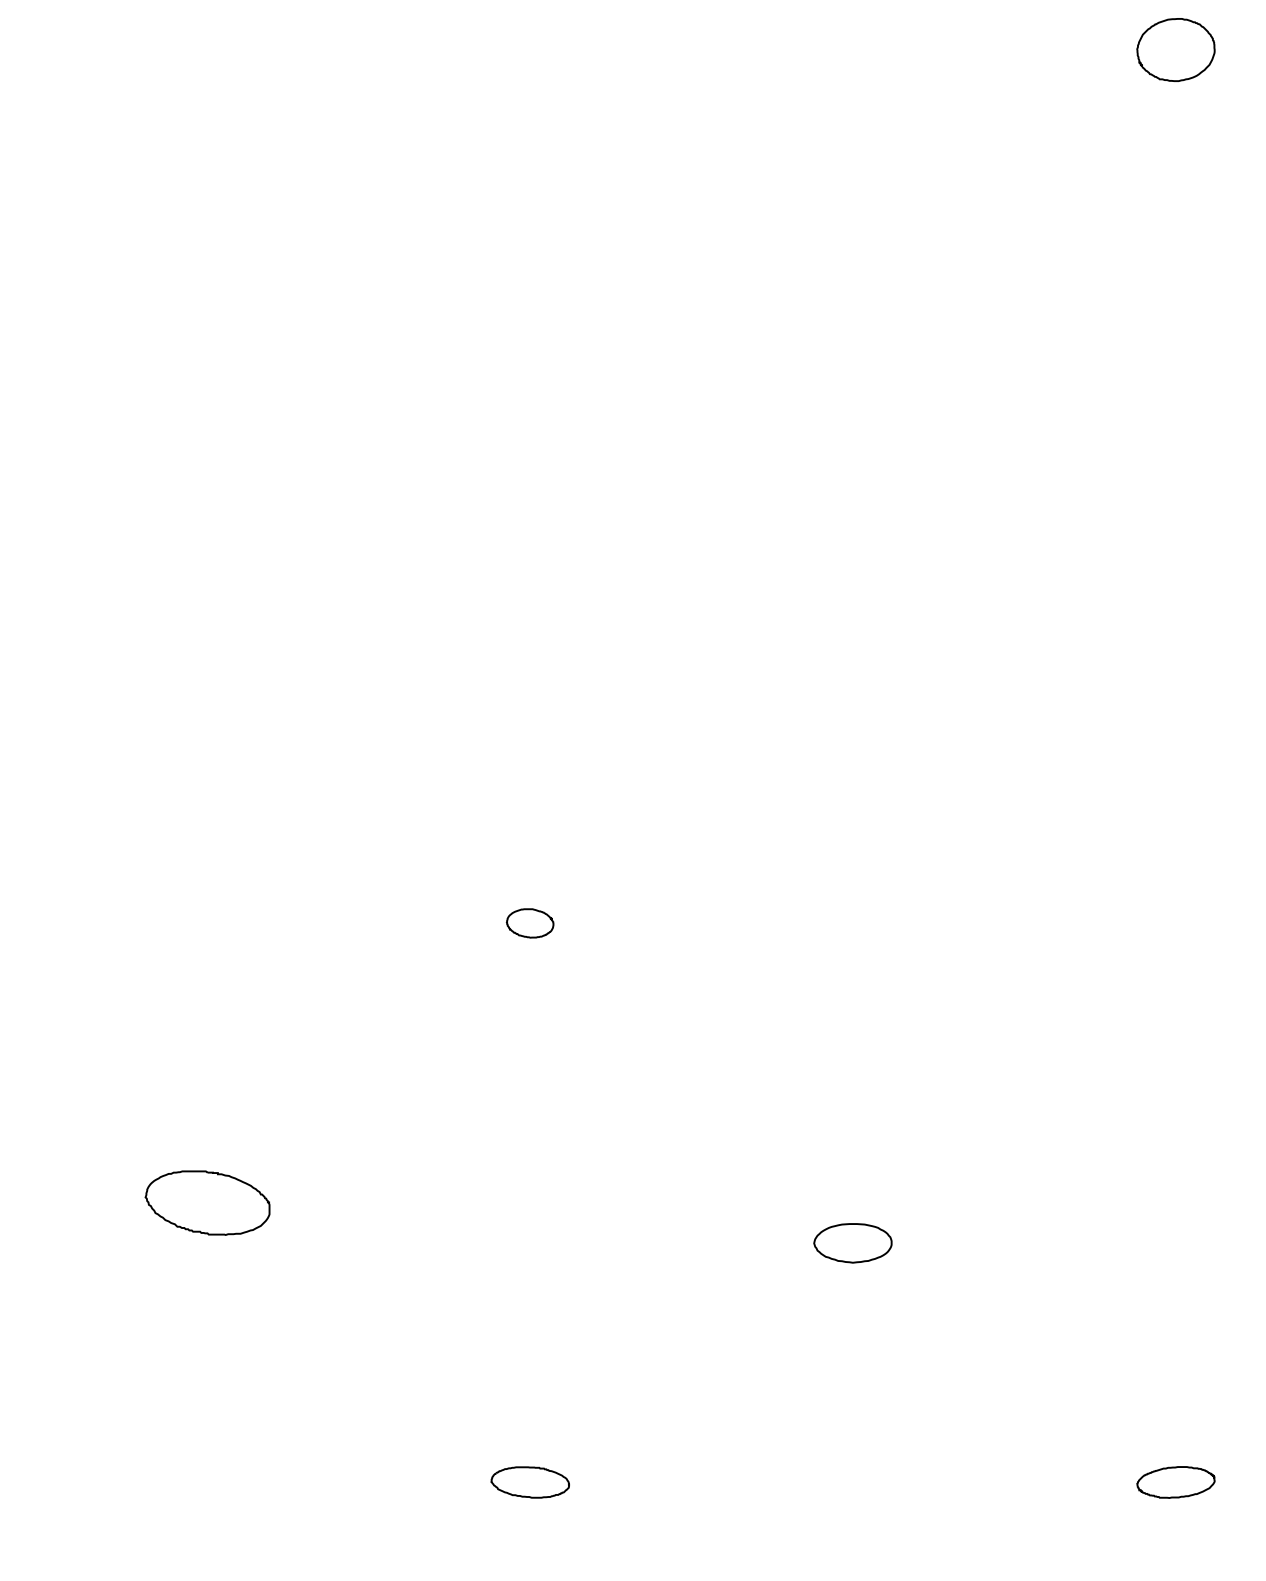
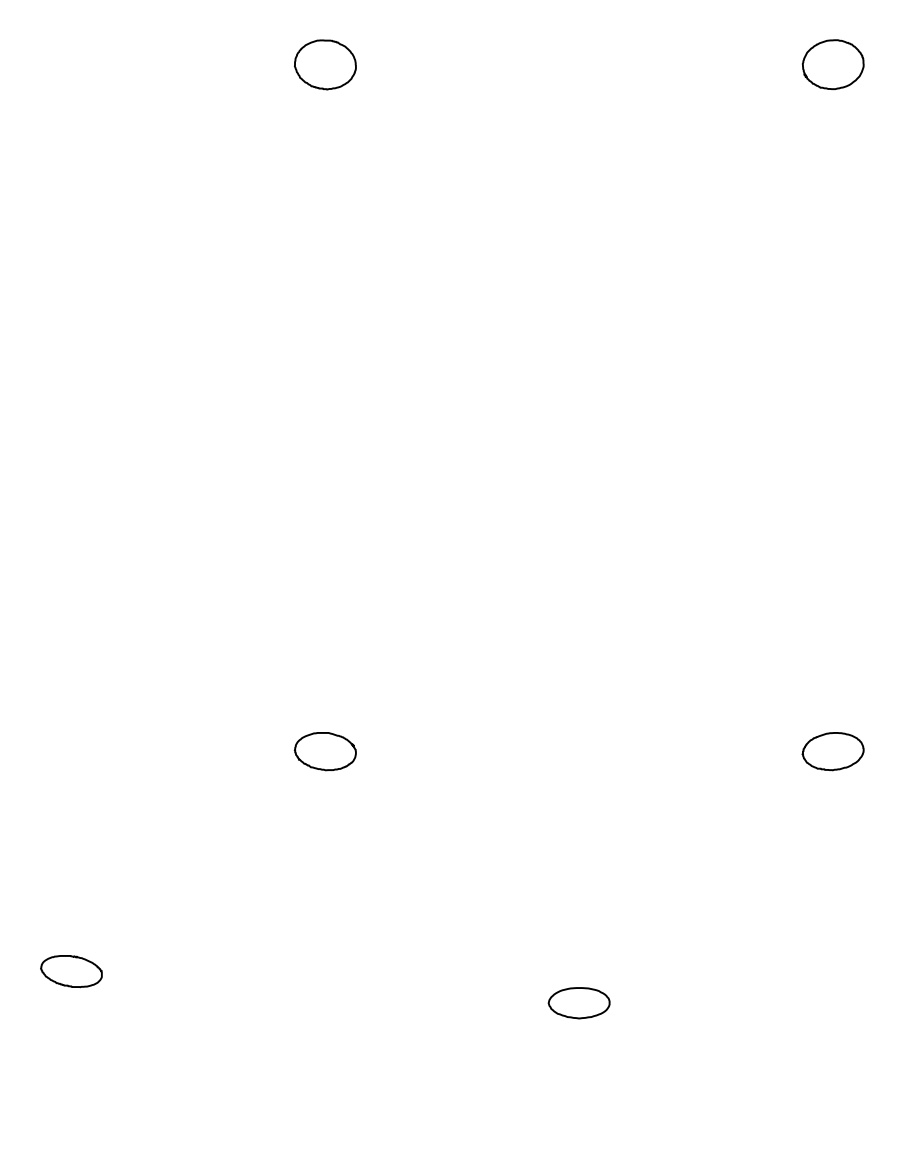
part: (529, 50) -> (324, 65), added
part: (529, 923) -> (324, 751), size x1.67
part: (1175, 923) -> (832, 751), added
part: (206, 1202) -> (70, 971), size x0.62

